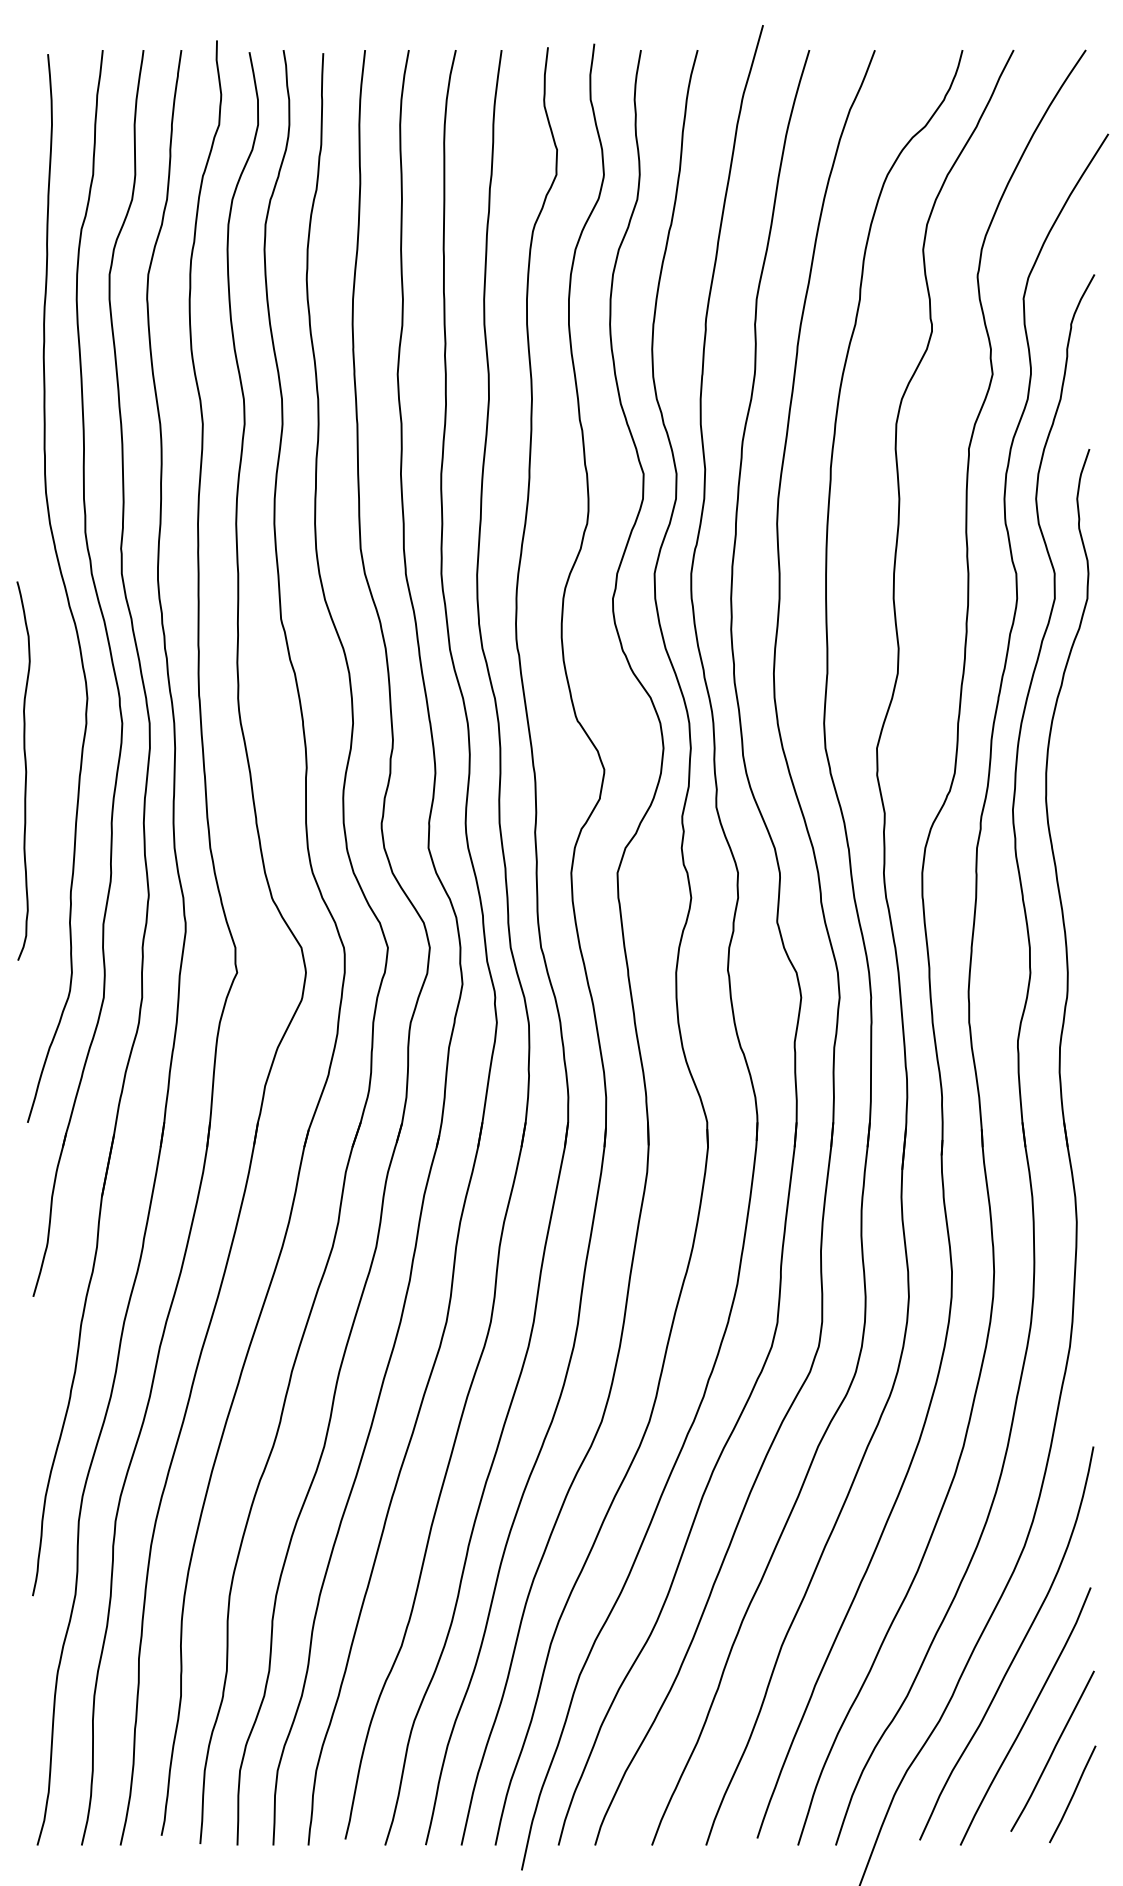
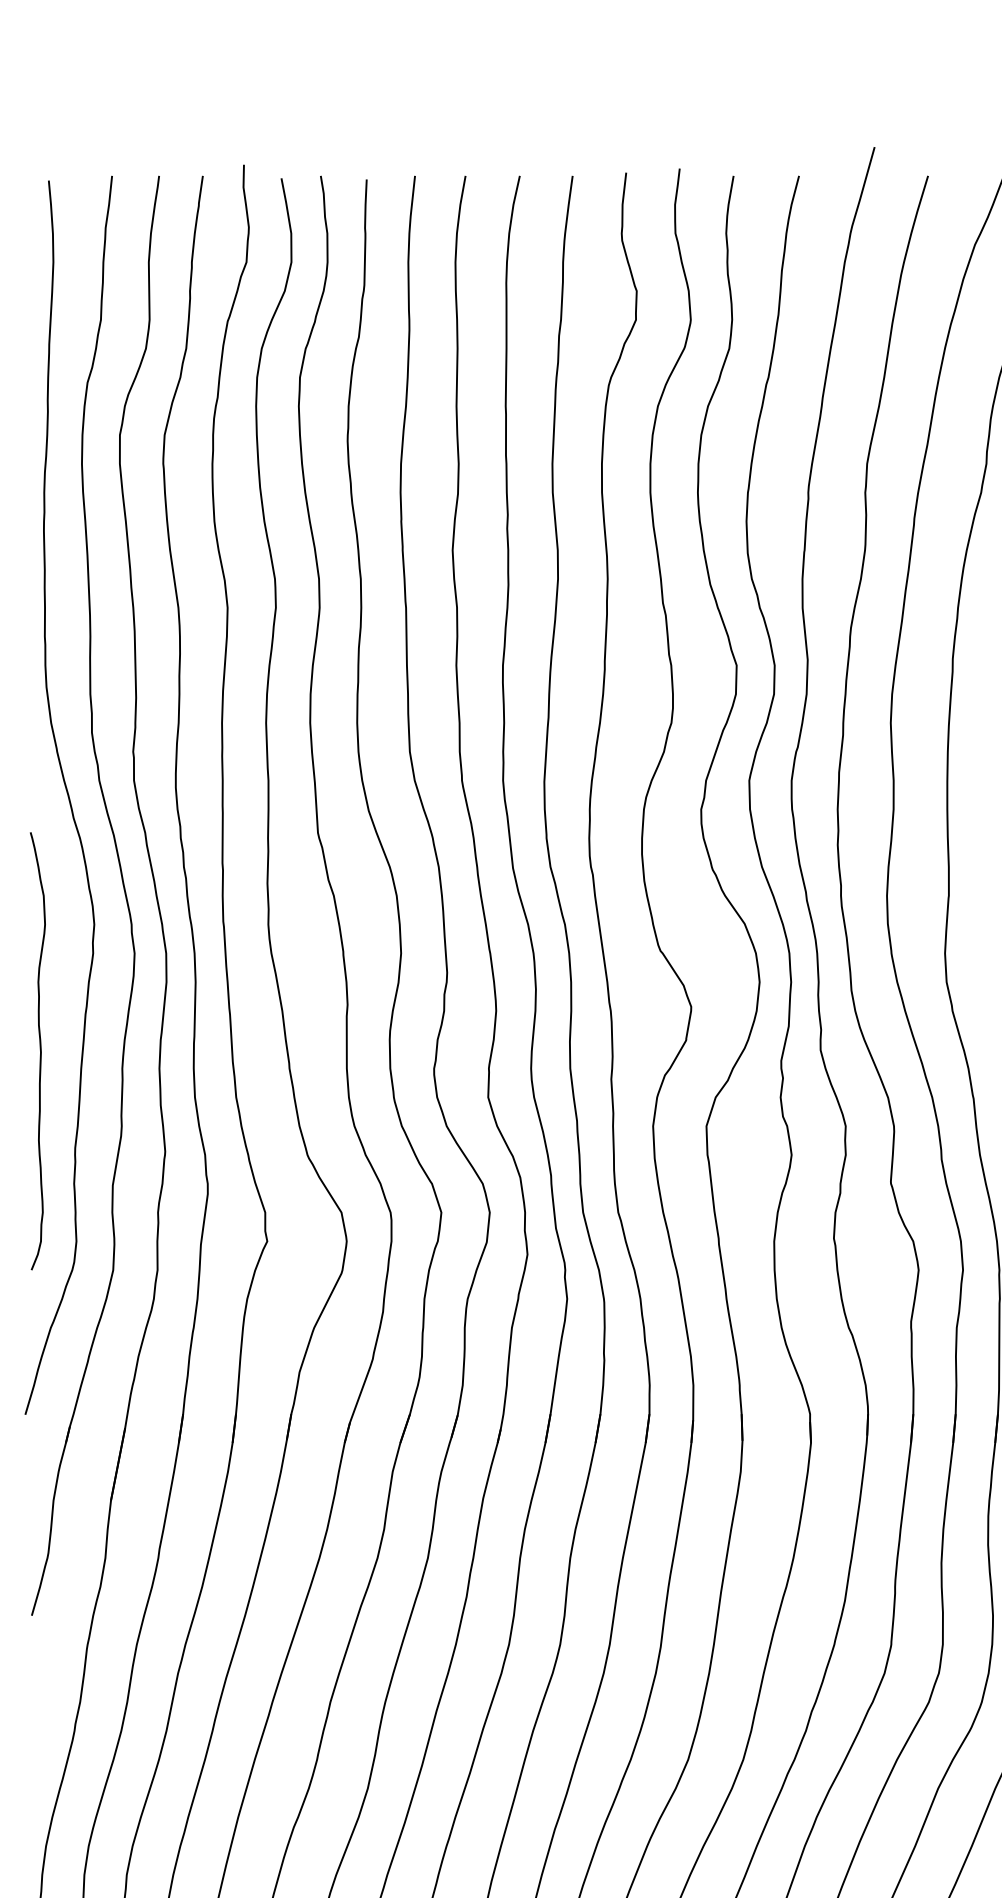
curve: (25, 770) -> (40, 1050), moved

